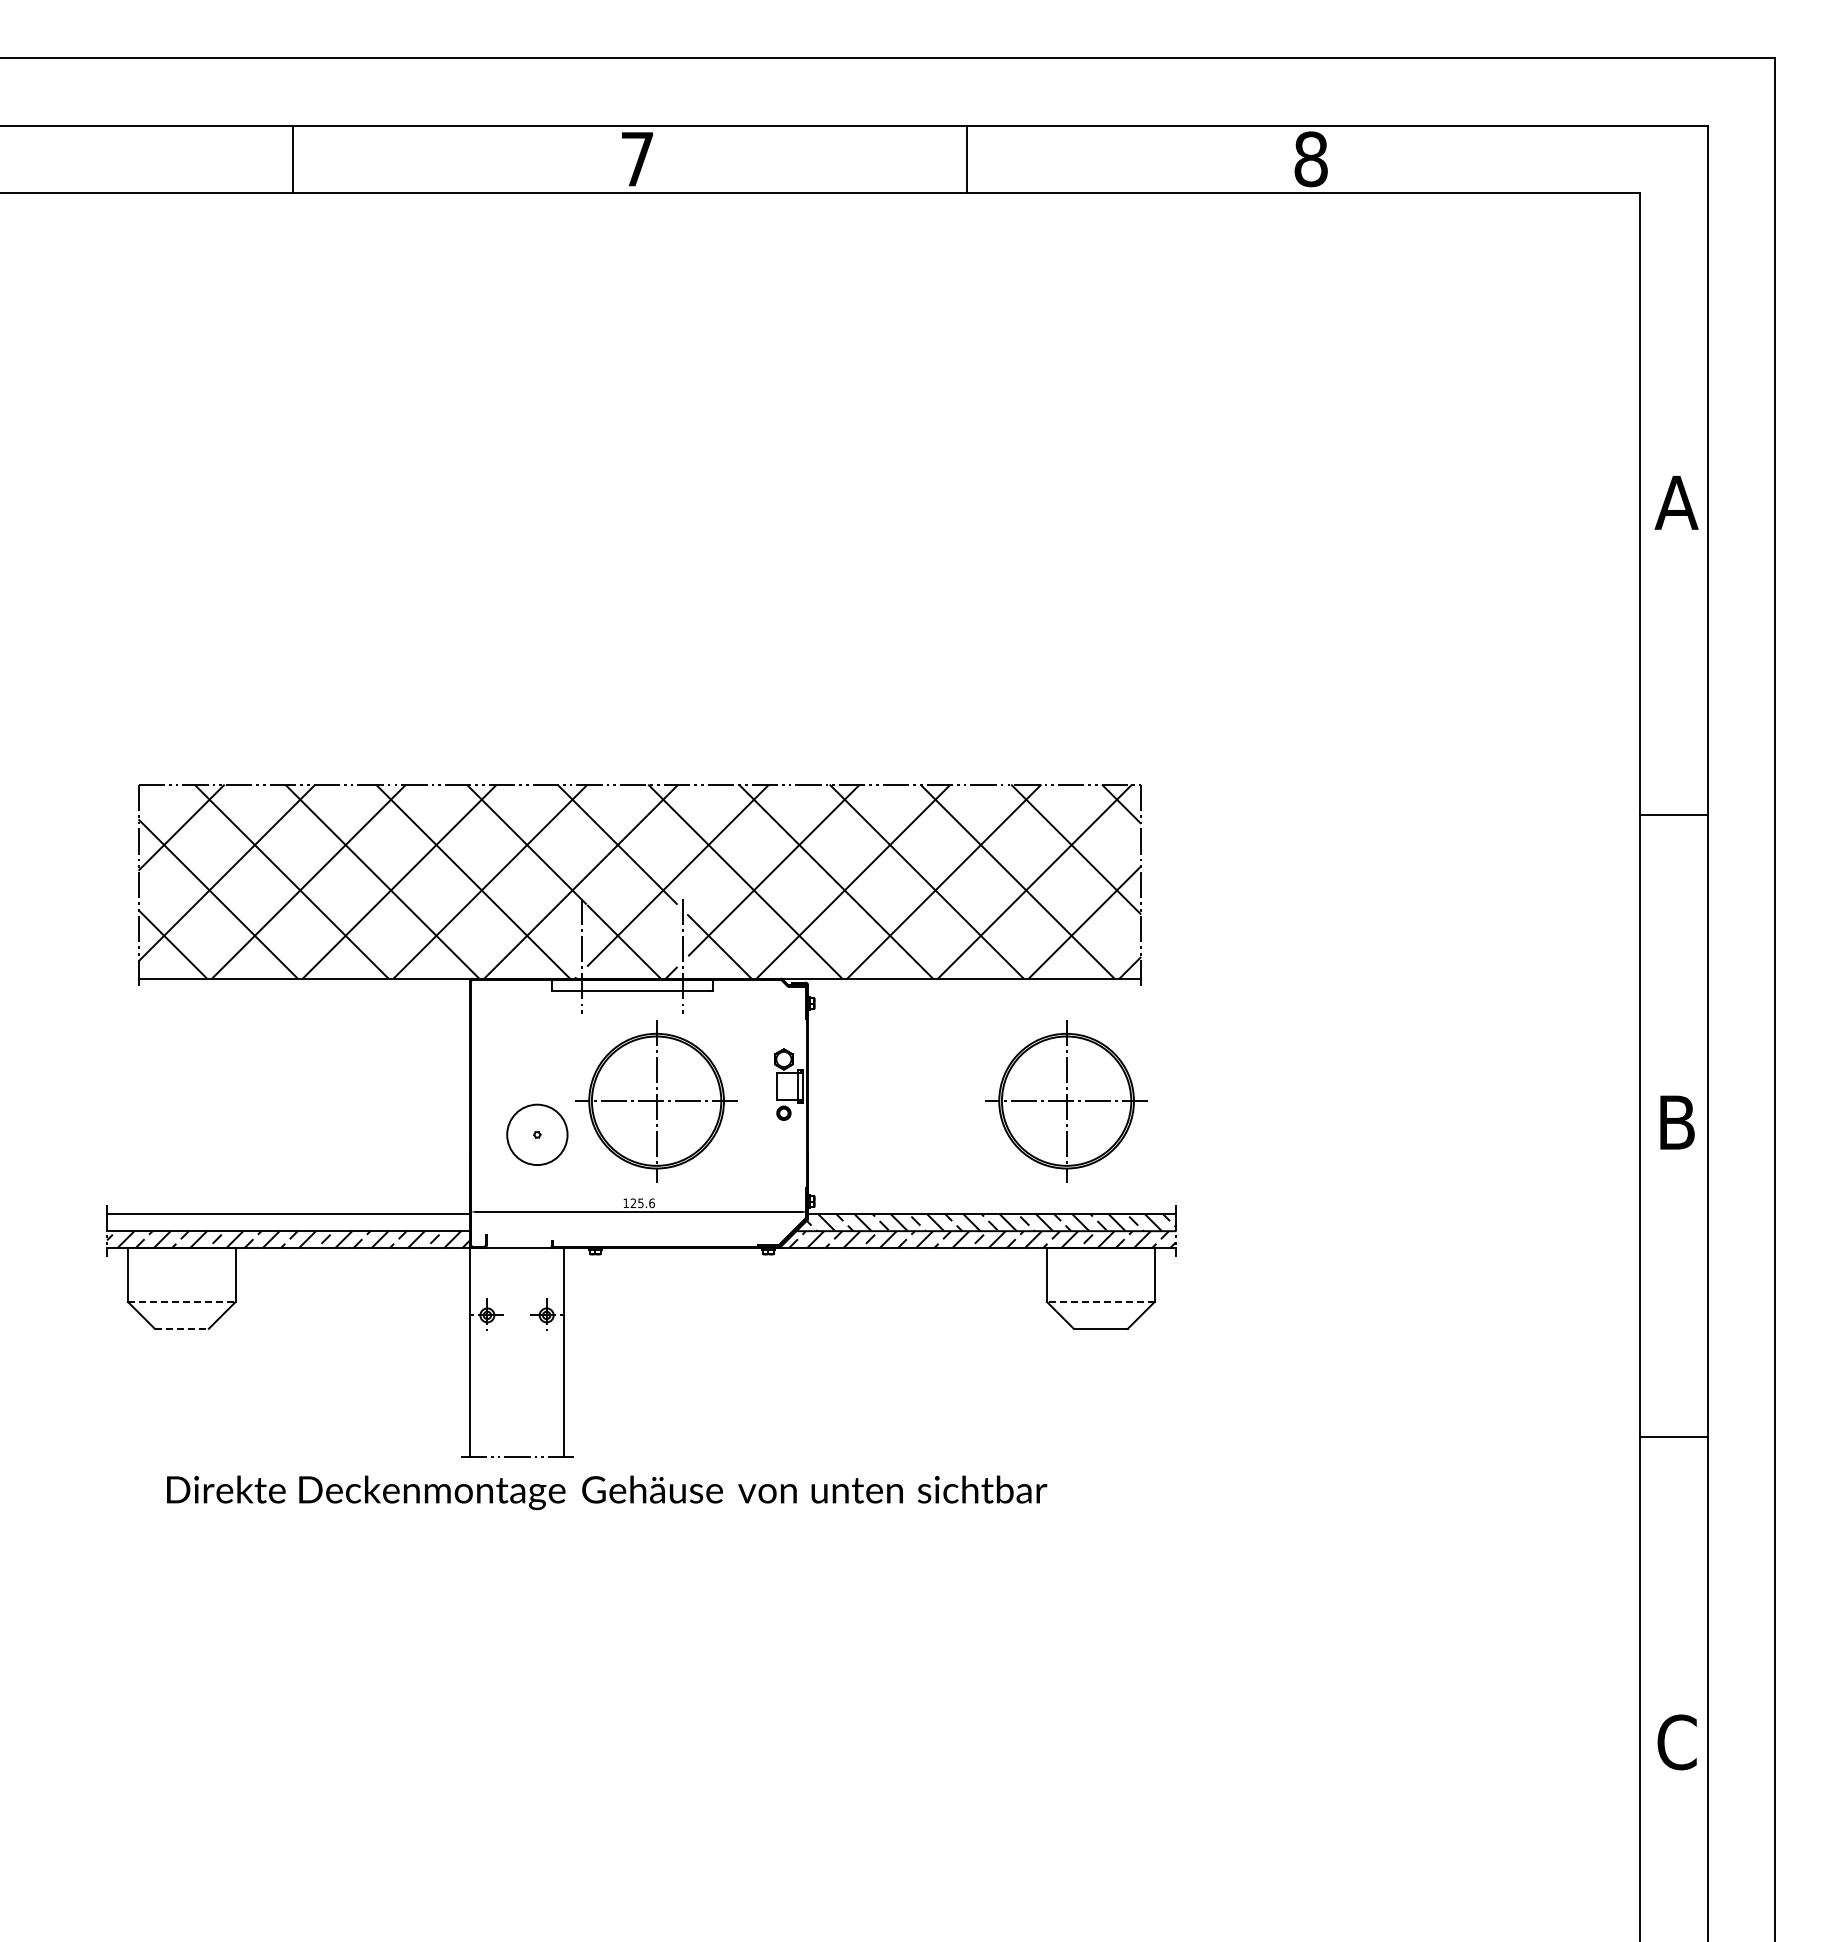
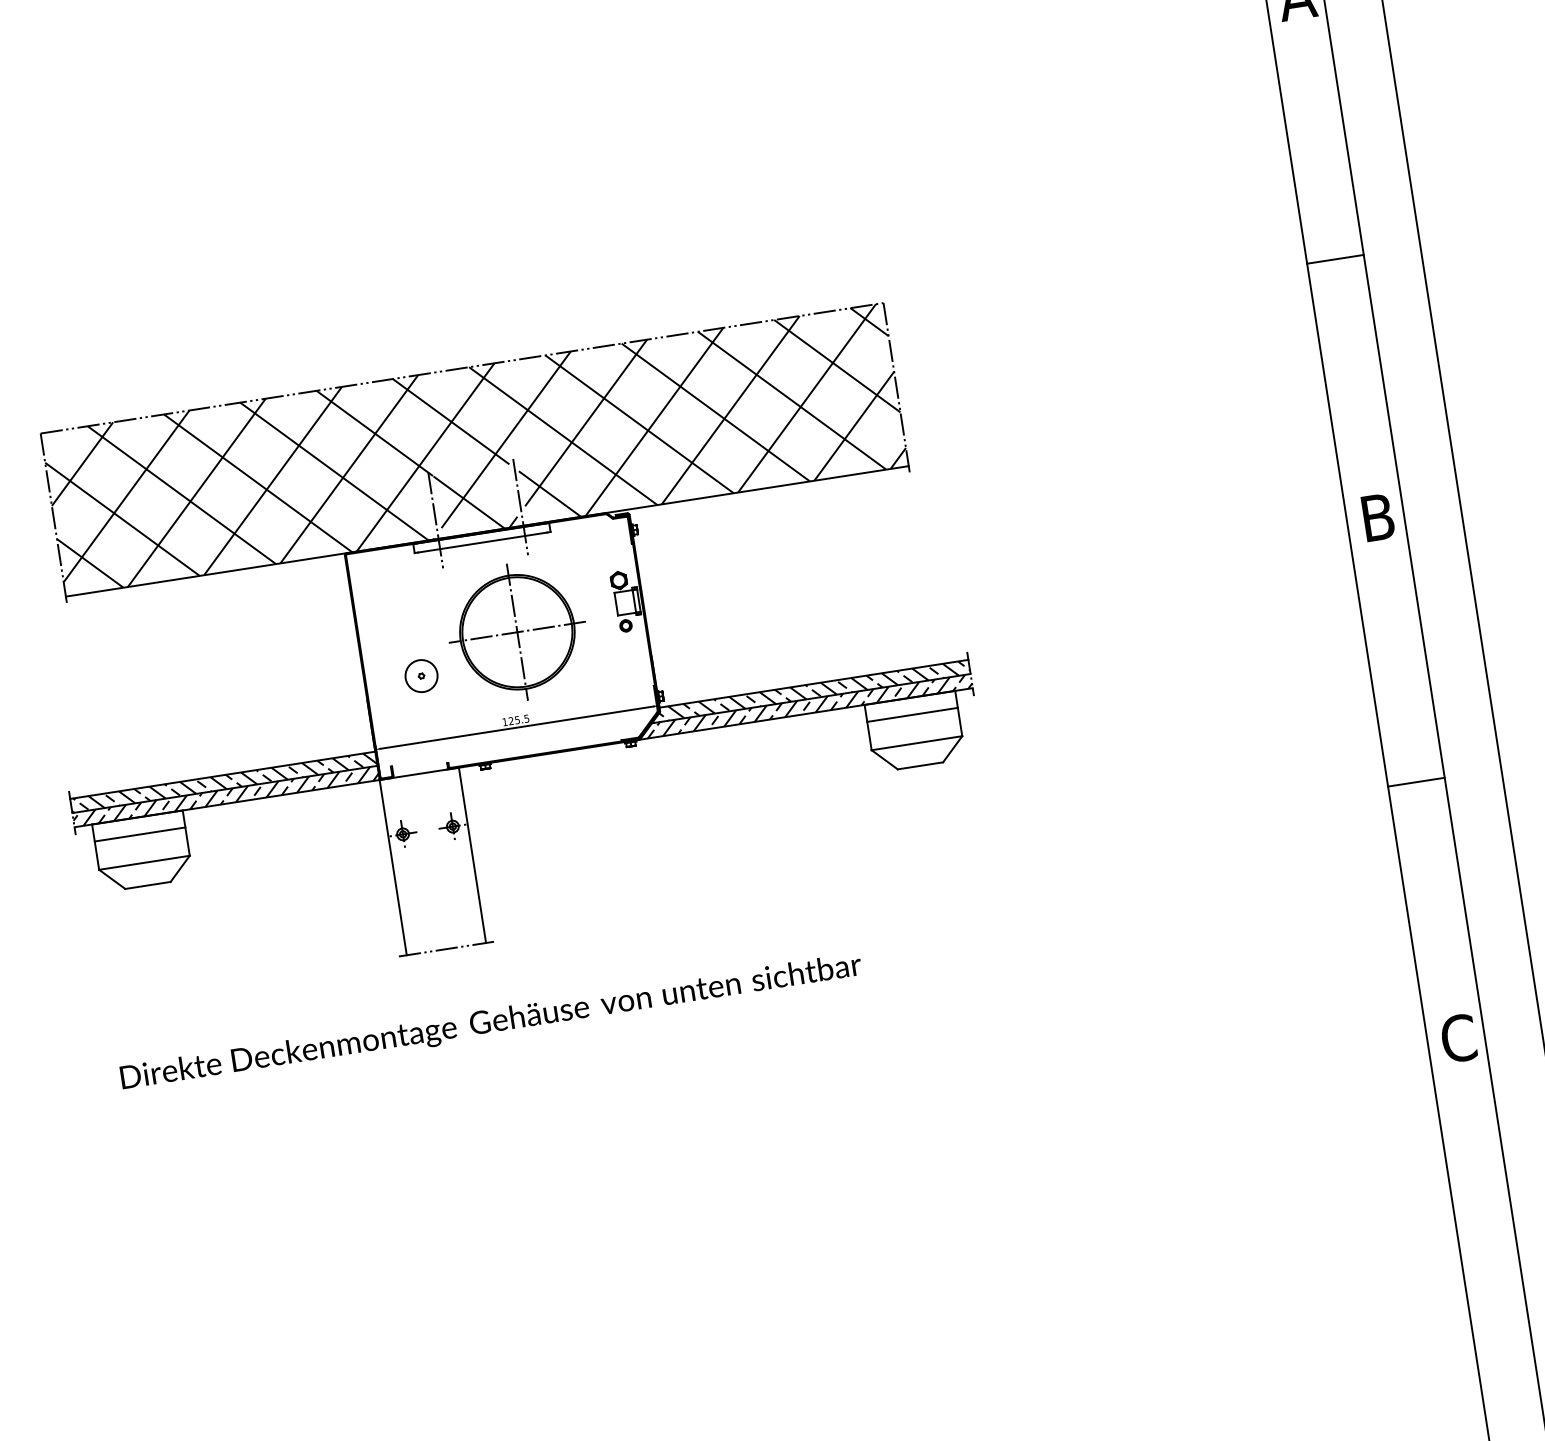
part: (1066, 1101) -> (861, 579), removed
circle: (537, 1134) -> (421, 675), size x0.62
text: (651, 1203) -> (526, 718), 125.6 -> 125.5
hatch: (288, 1222) -> (223, 782), added
line: (181, 1268) -> (139, 834), added
line: (1100, 1268) -> (912, 715), added
line: (181, 1301) -> (144, 862), dashed -> solid
line: (1100, 1301) -> (916, 742), dashed -> solid
line: (181, 1328) -> (147, 885), dashed -> solid
text: (607, 1492) -> (491, 1022), moved

